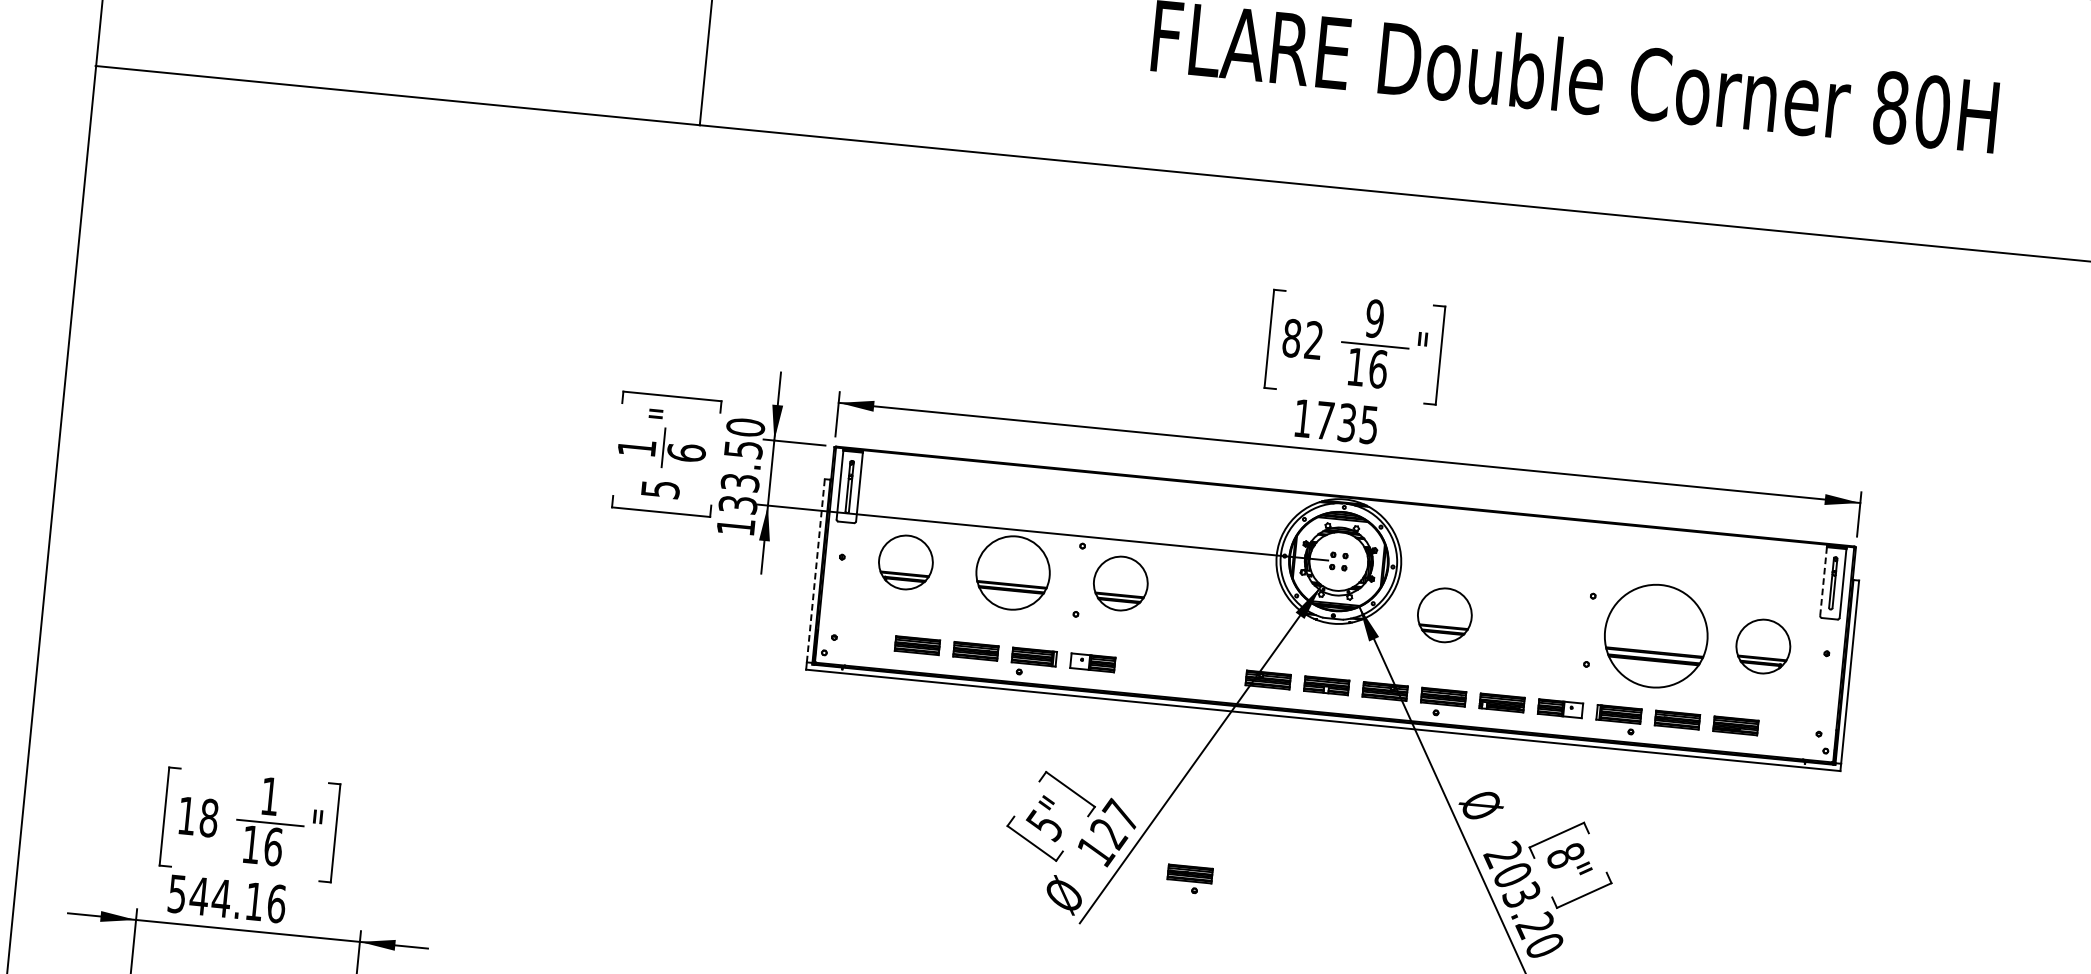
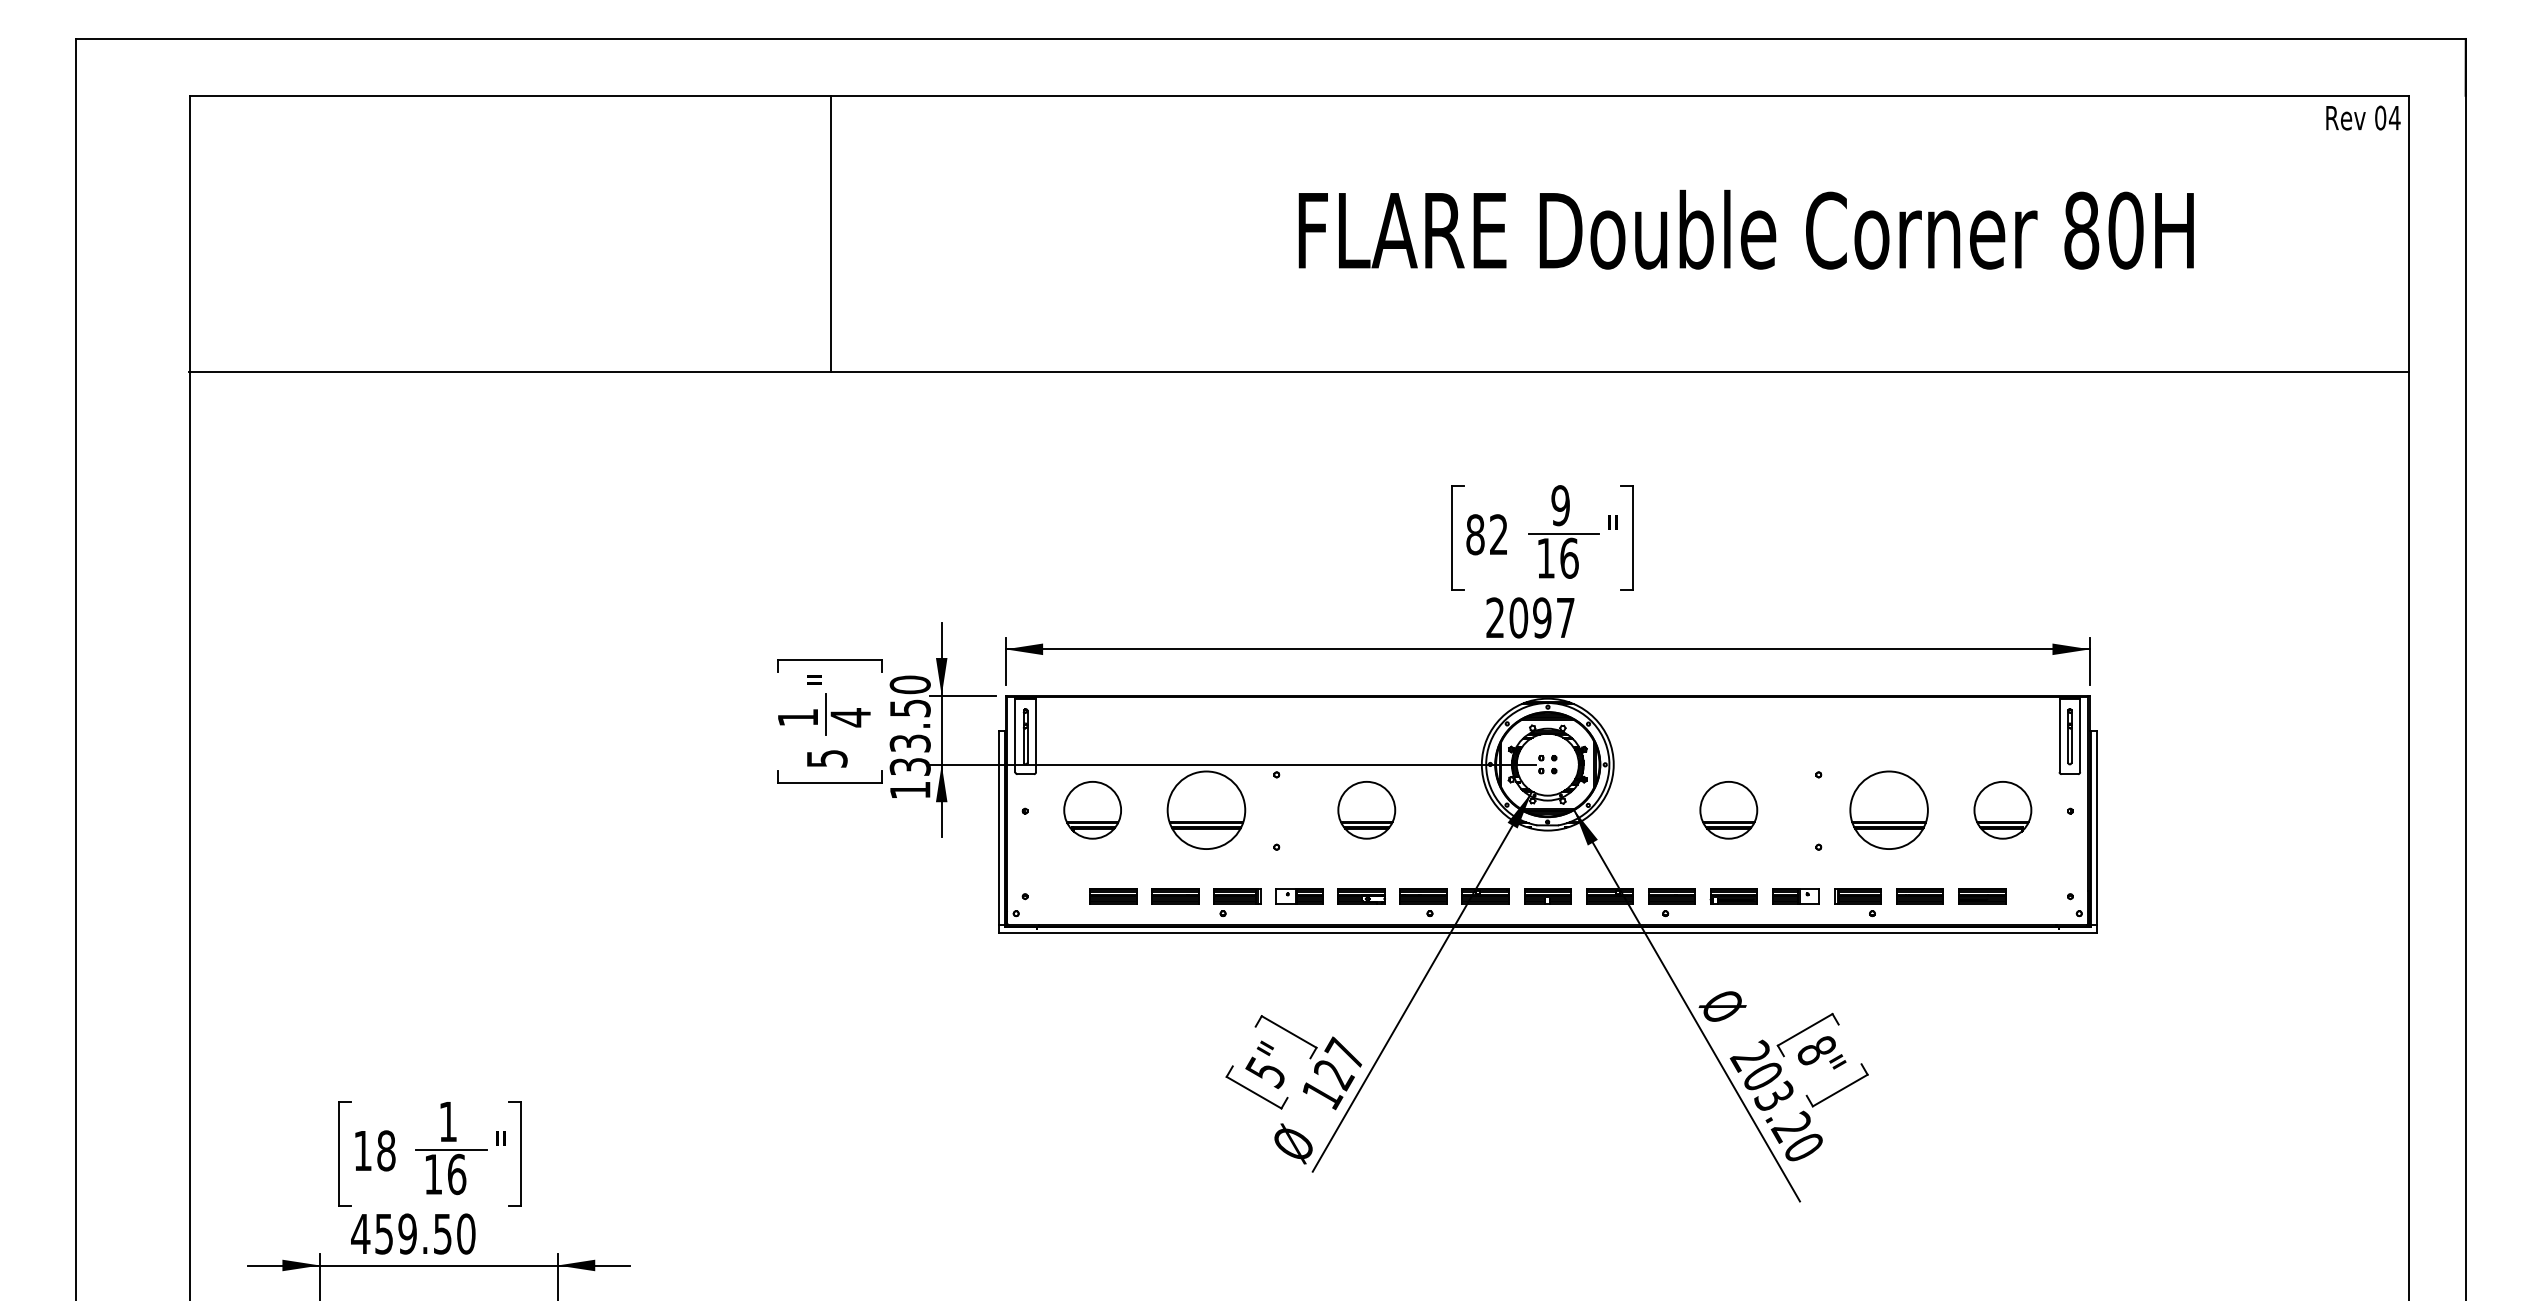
text: (1336, 421) -> (1530, 617), 1735 -> 2097
text: (686, 452) -> (850, 717), 6 -> 4
line: (815, 570) -> (998, 827), dashed -> solid
line: (1823, 582) -> (2059, 736), dashed -> solid
part: (1120, 583) -> (1366, 810), moved
part: (1444, 615) -> (1728, 810), moved
part: (1655, 635) -> (1888, 809), size x0.71
part: (1151, 668) -> (1361, 896), added
part: (1189, 879) -> (1423, 902), moved
text: (227, 898) -> (413, 1233), 544.16 -> 459.50

